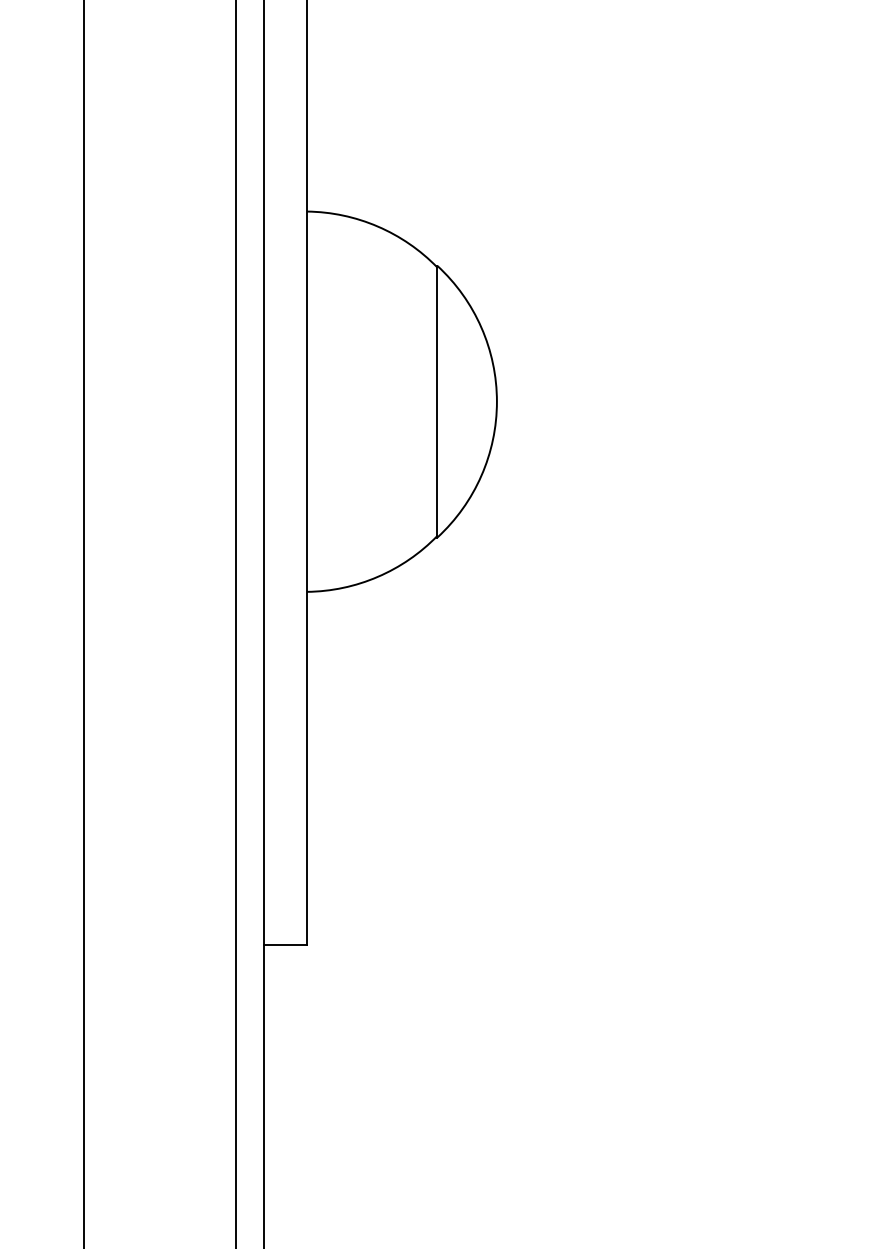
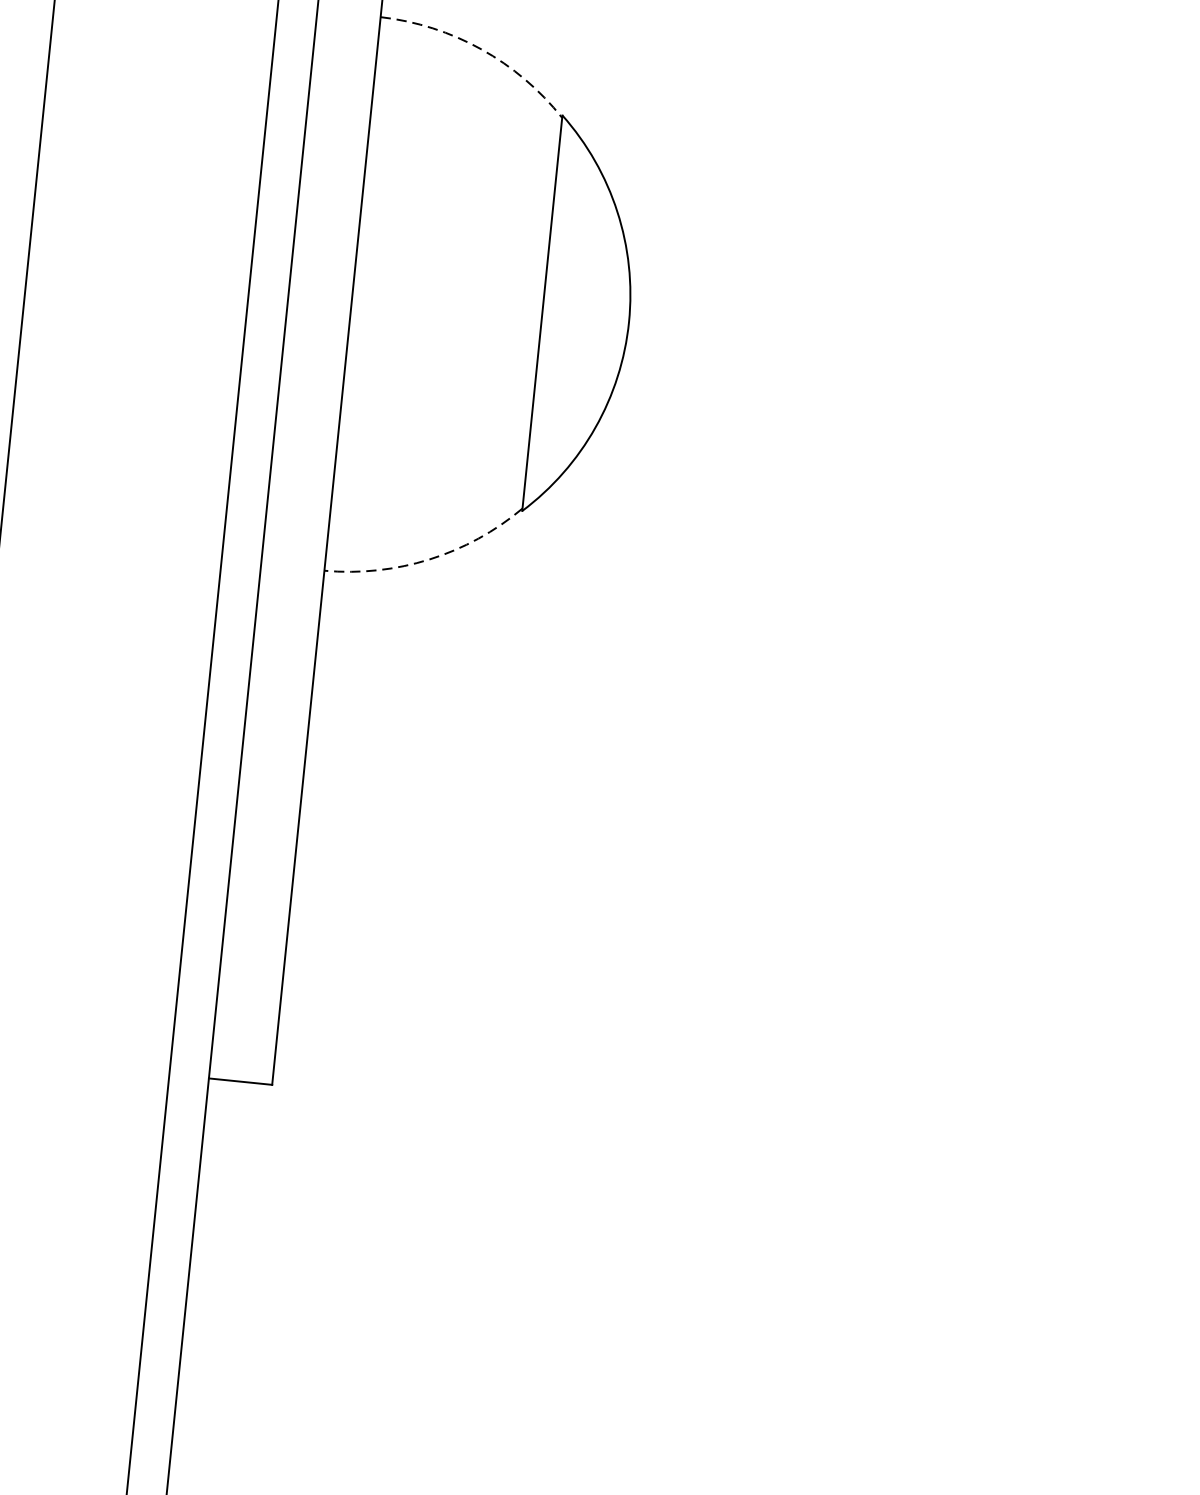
arc: (377, 226) -> (481, 49), solid -> dashed
arc: (377, 576) -> (429, 558), solid -> dashed

